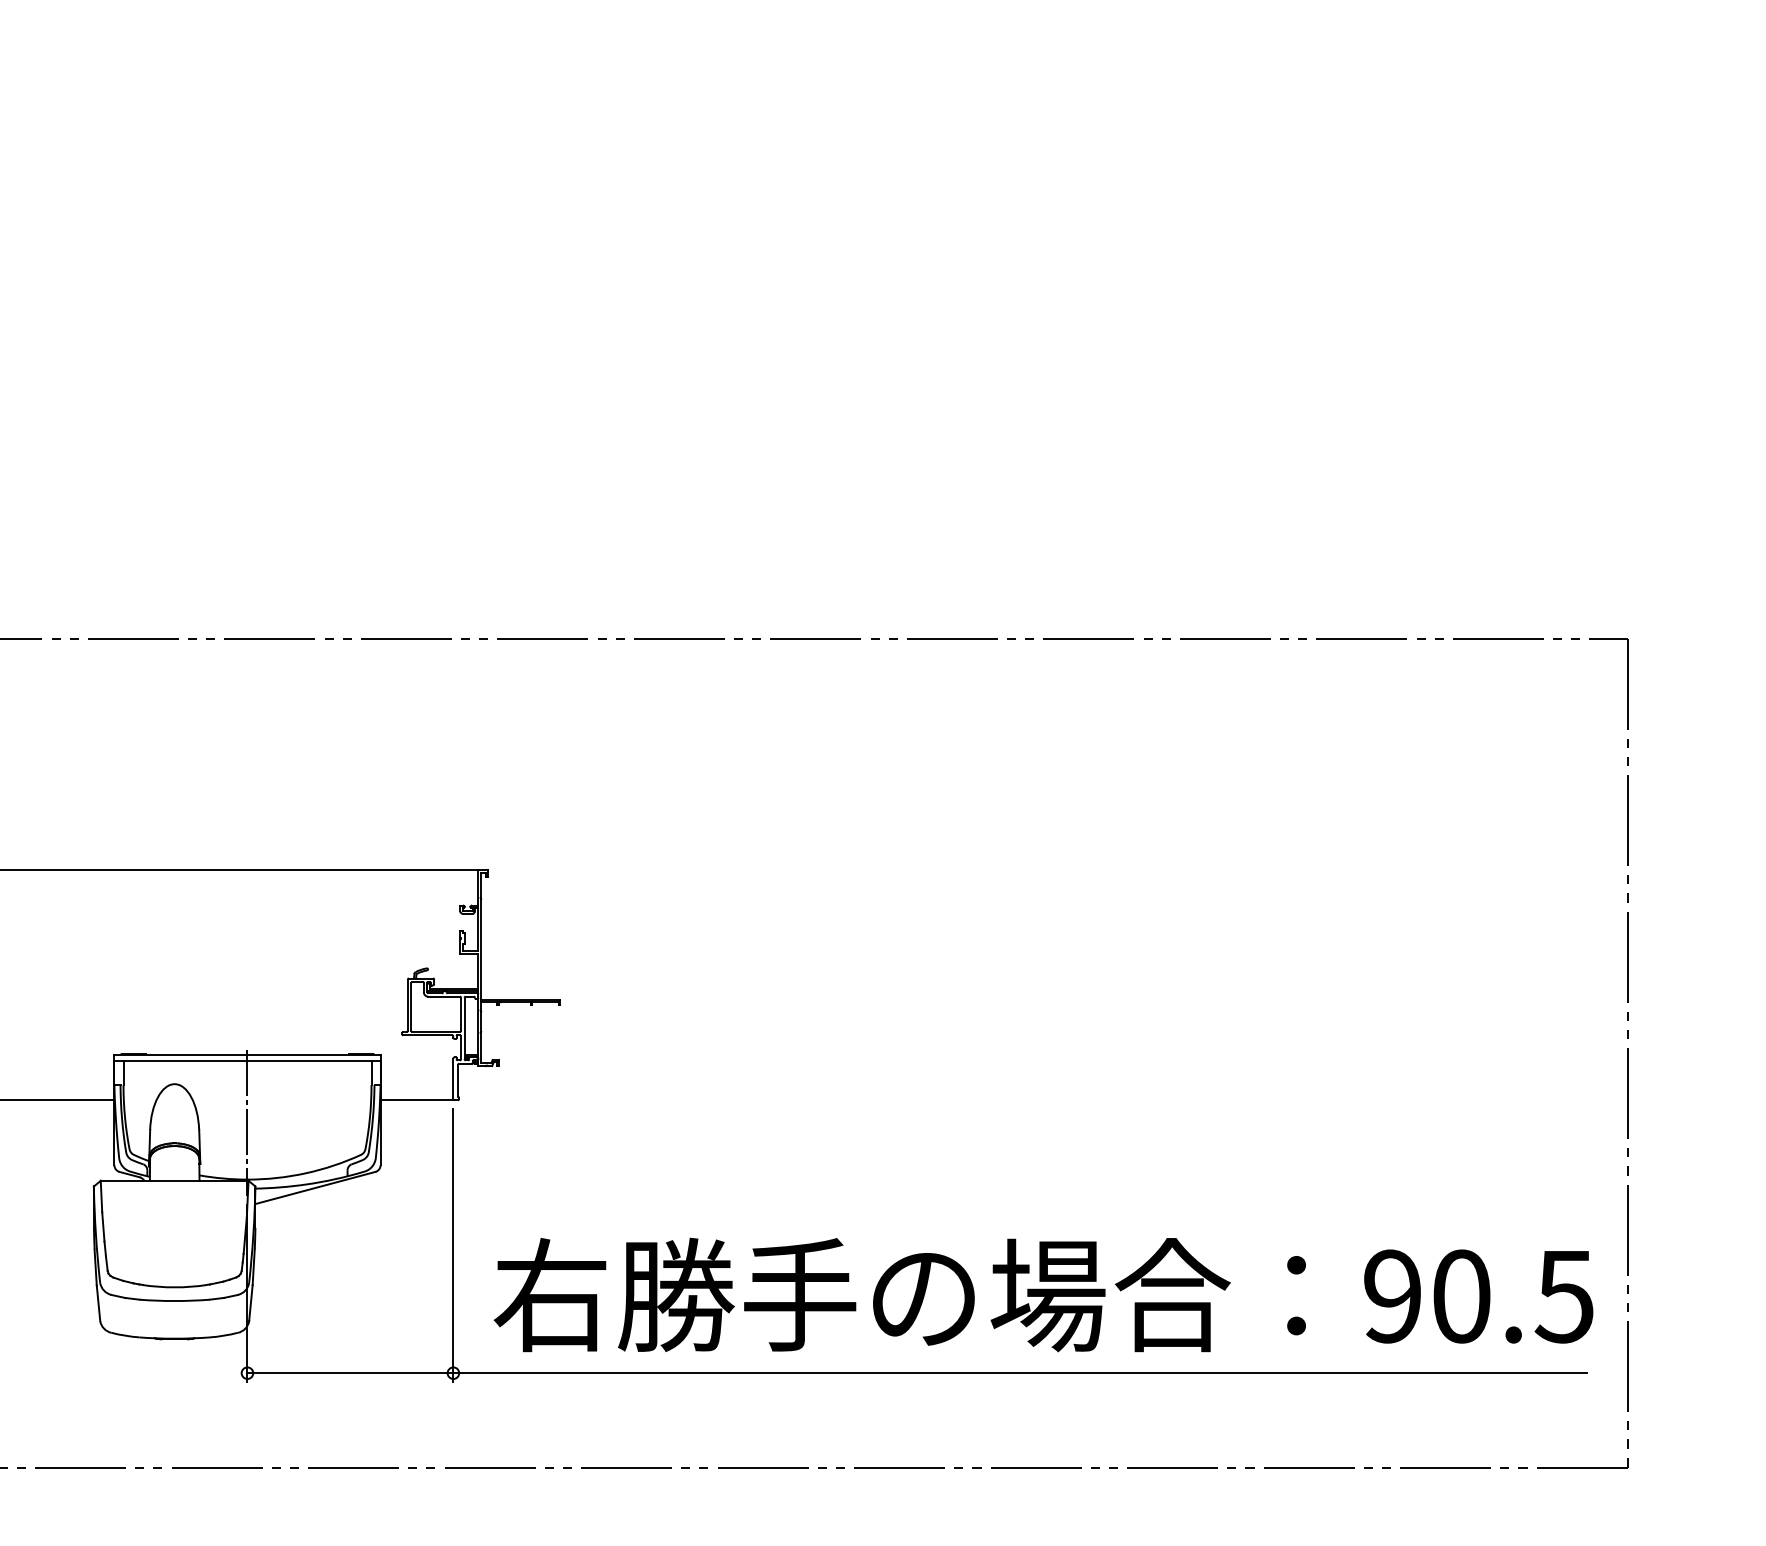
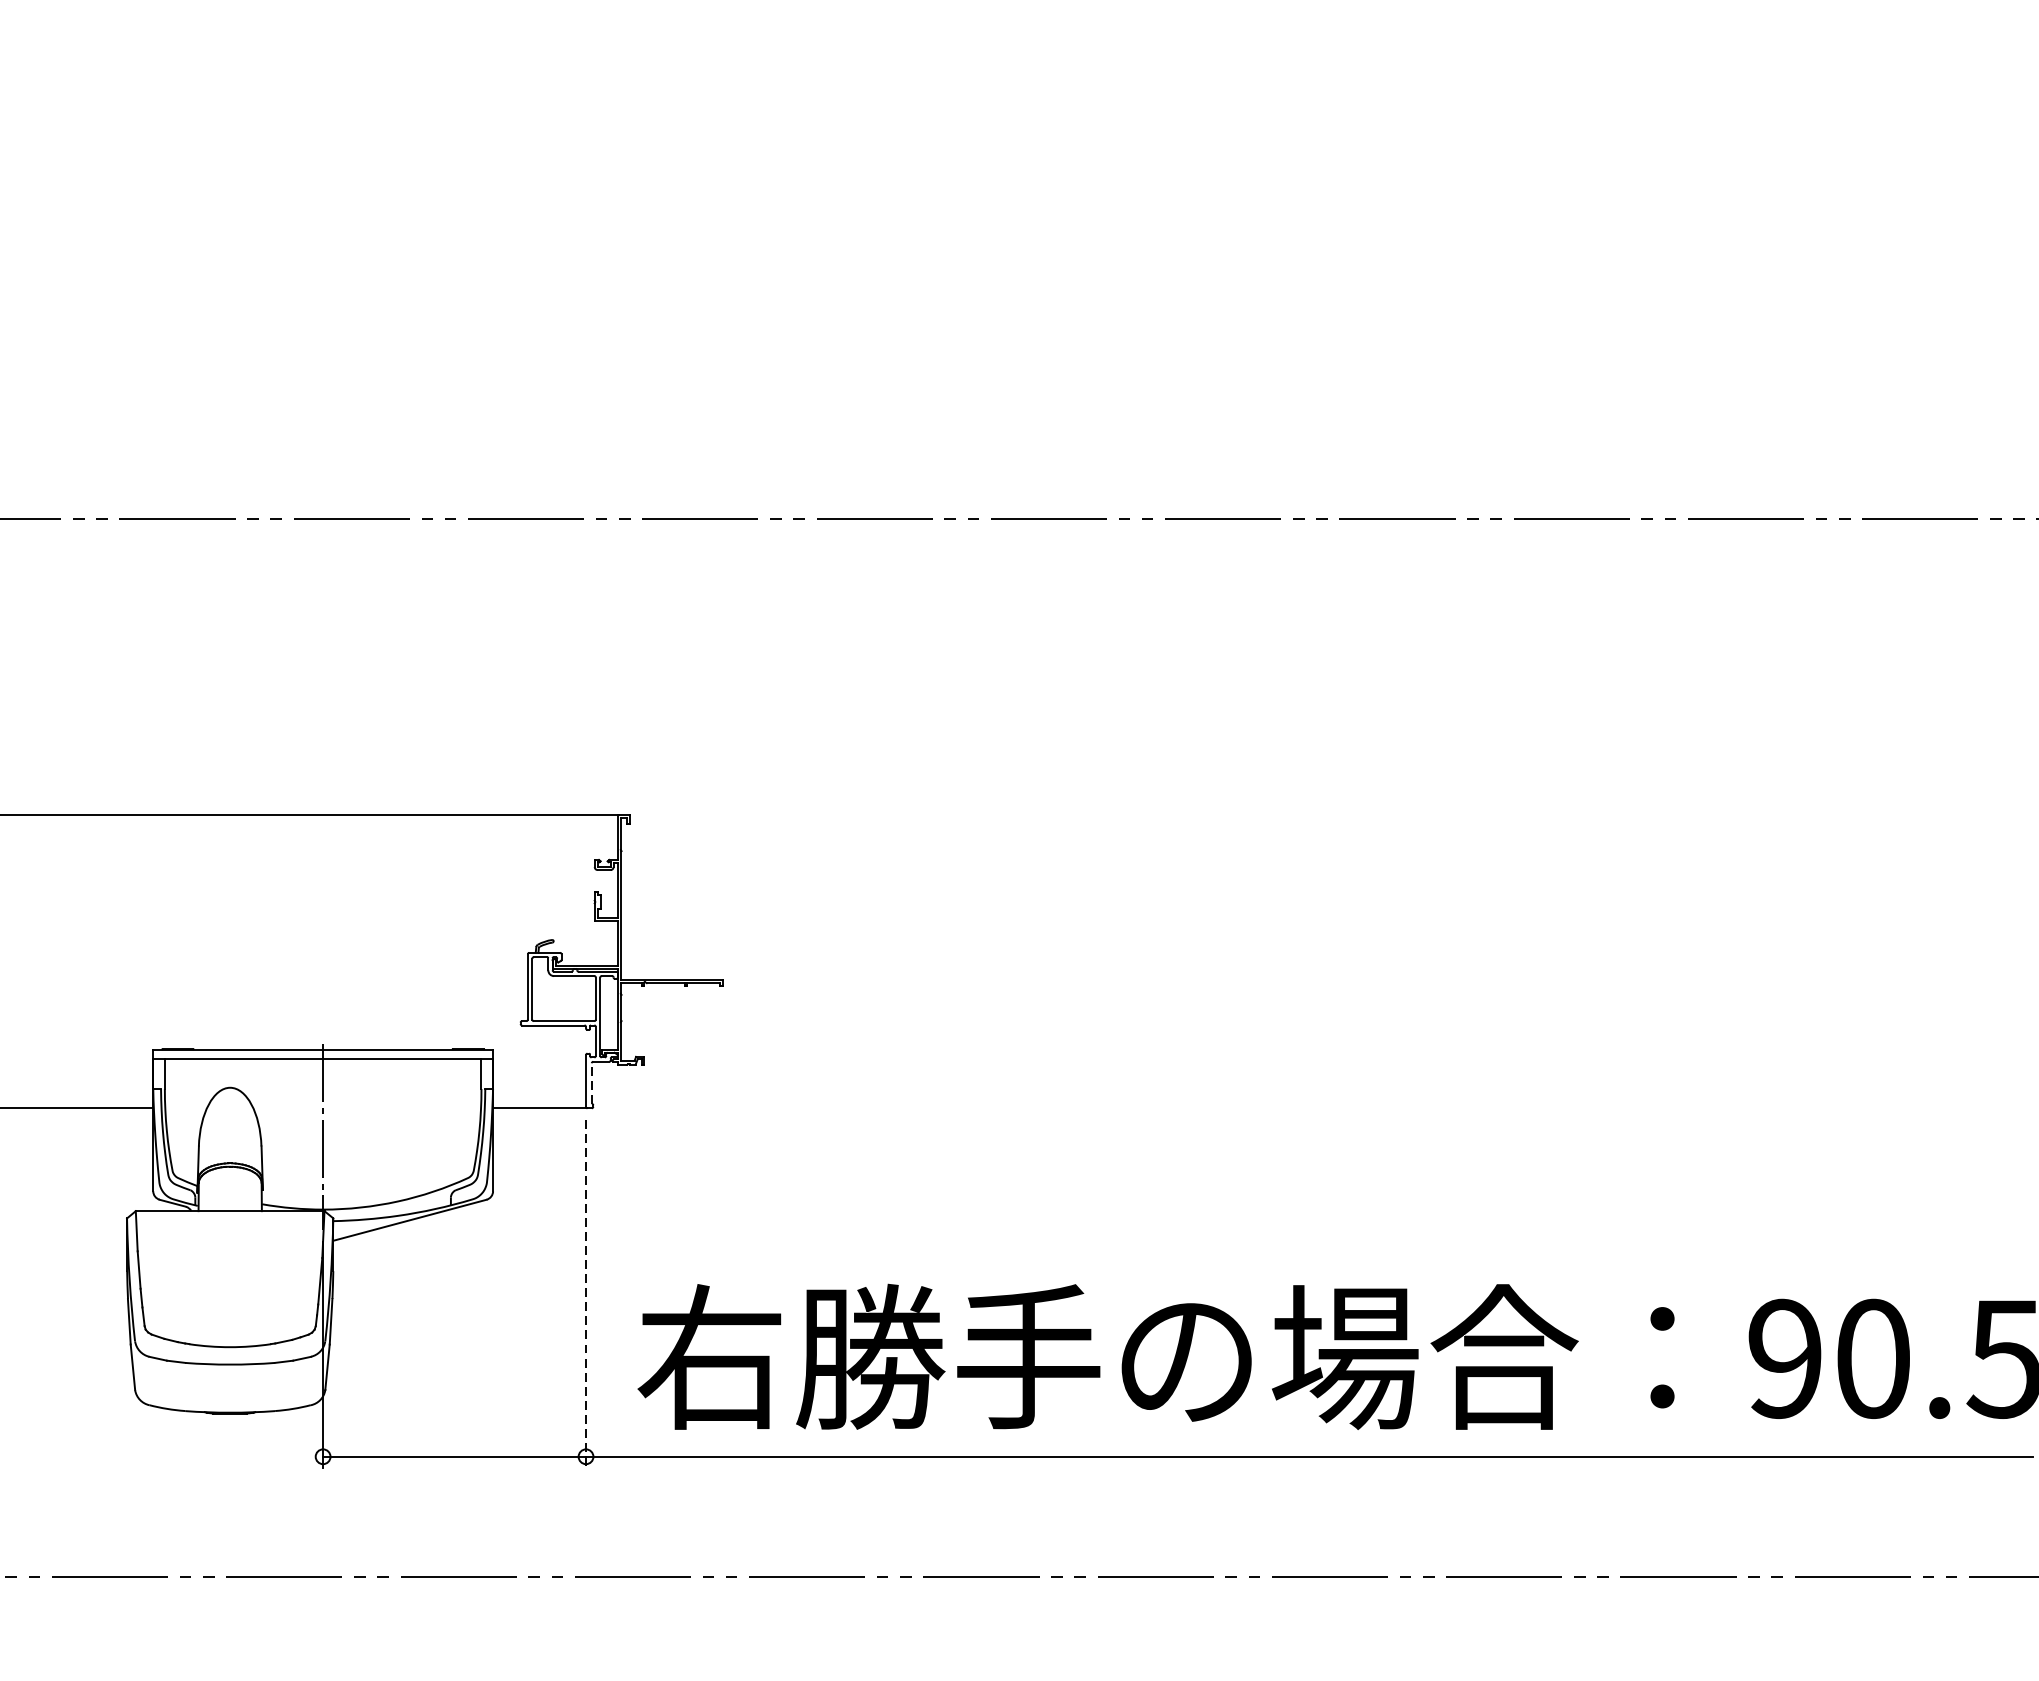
line: (457, 1080) -> (591, 1083), solid -> dashed
line: (453, 1245) -> (586, 1293), solid -> dashed

